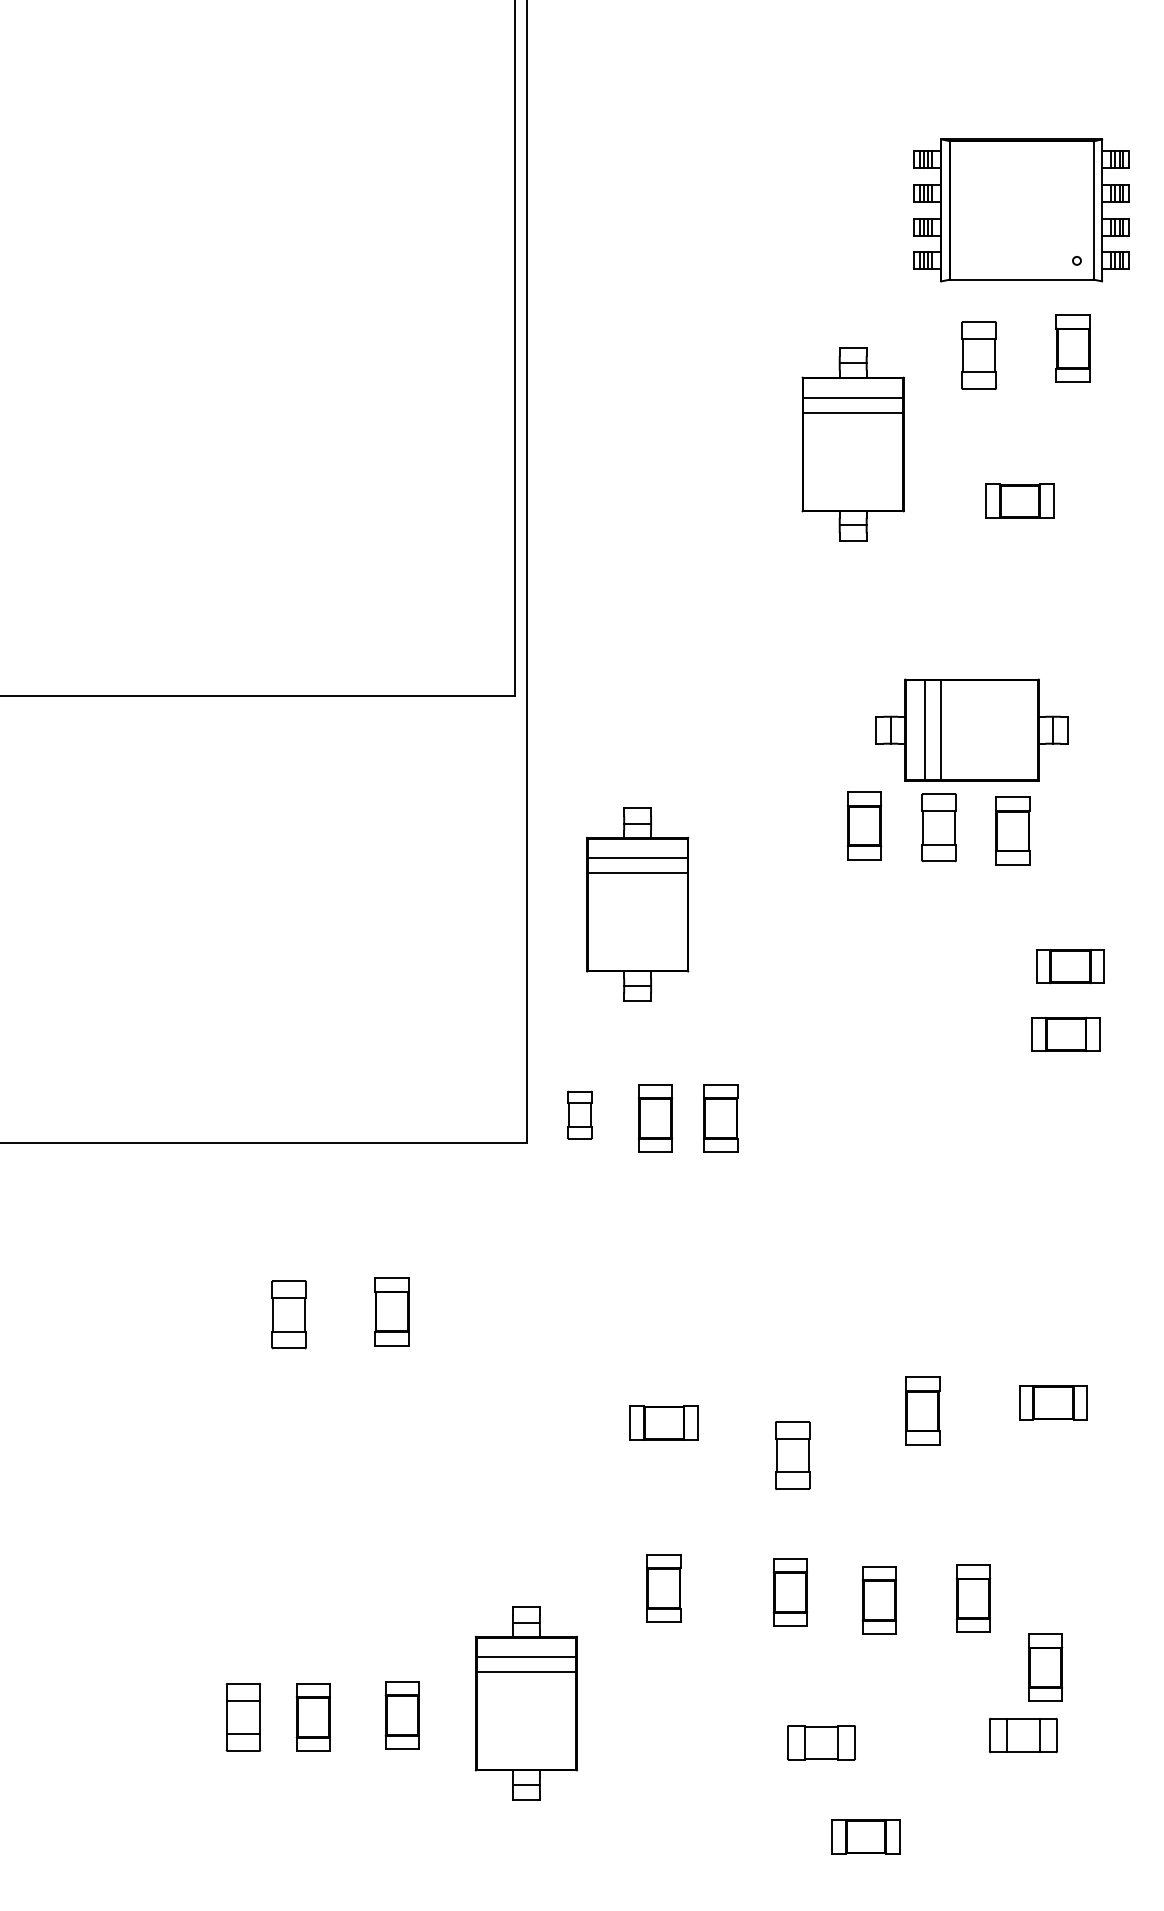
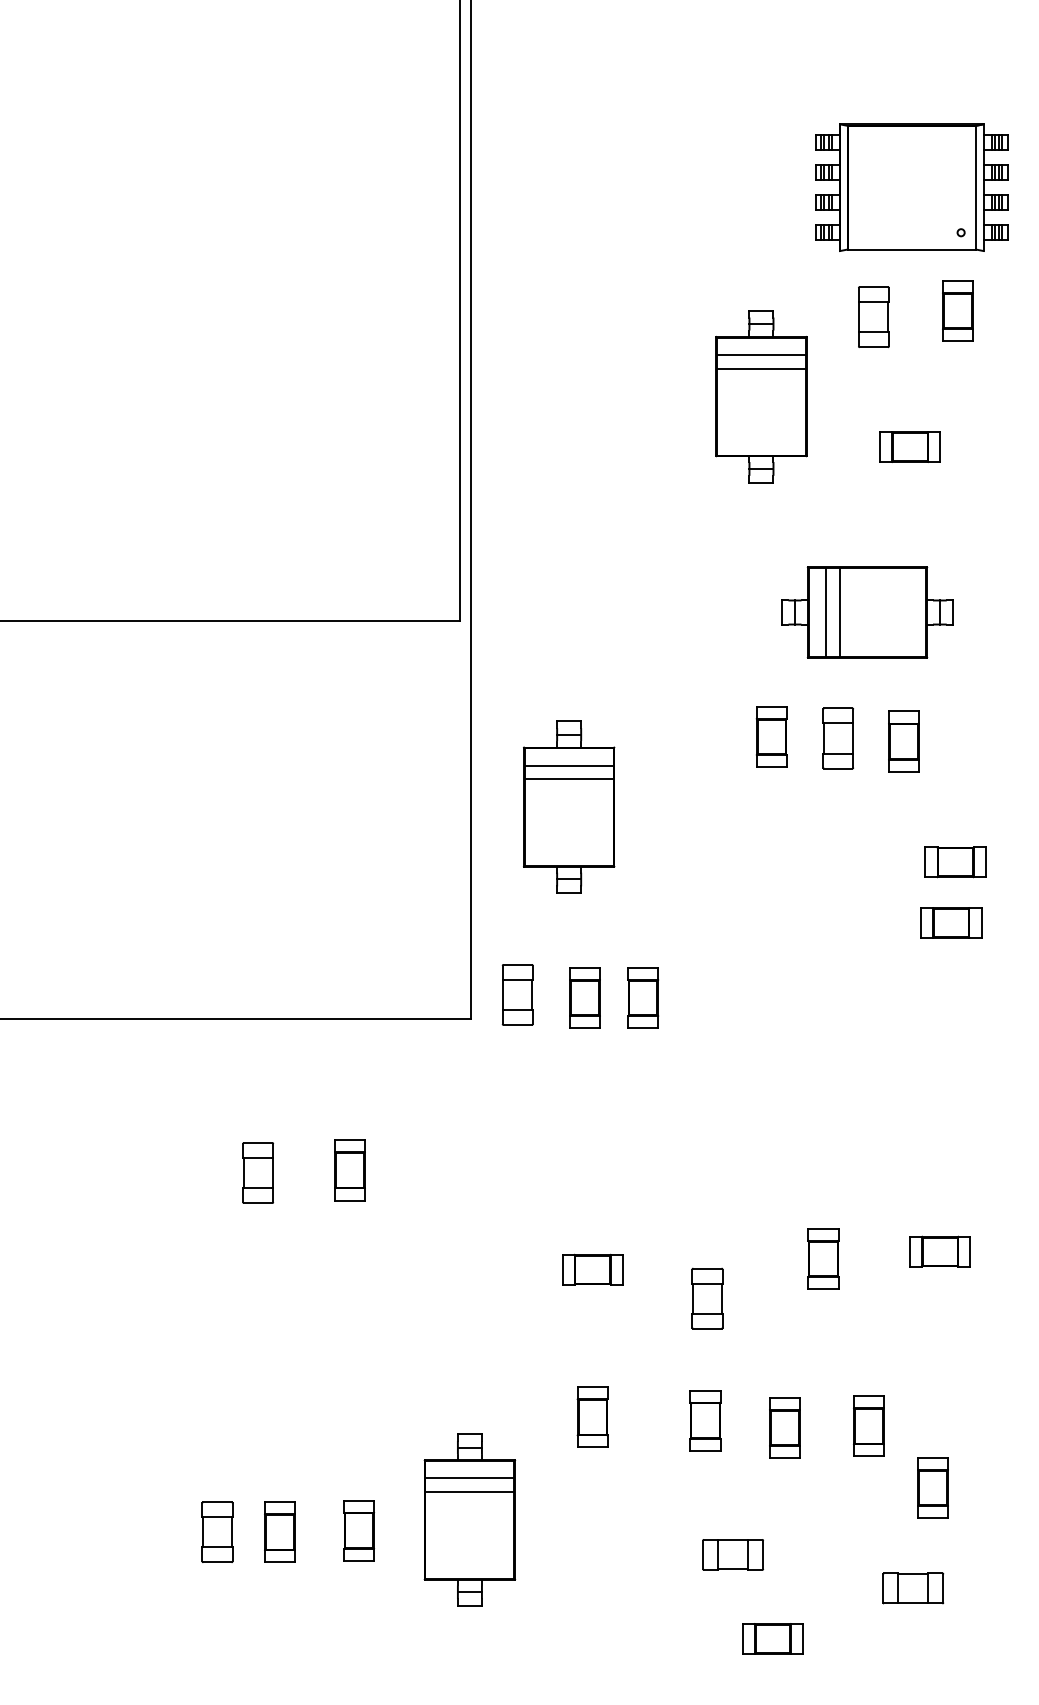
part: (972, 730) -> (867, 612), moved
part: (579, 1114) -> (517, 994), size x1.43
part: (1023, 1735) -> (913, 1588), moved

